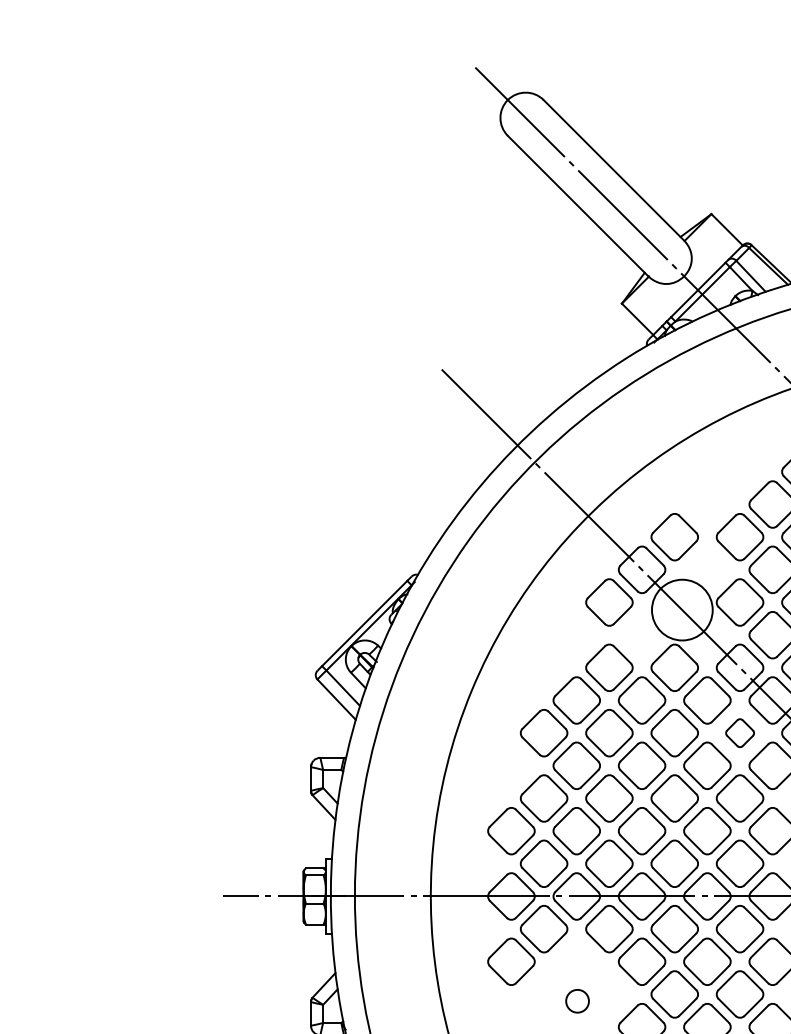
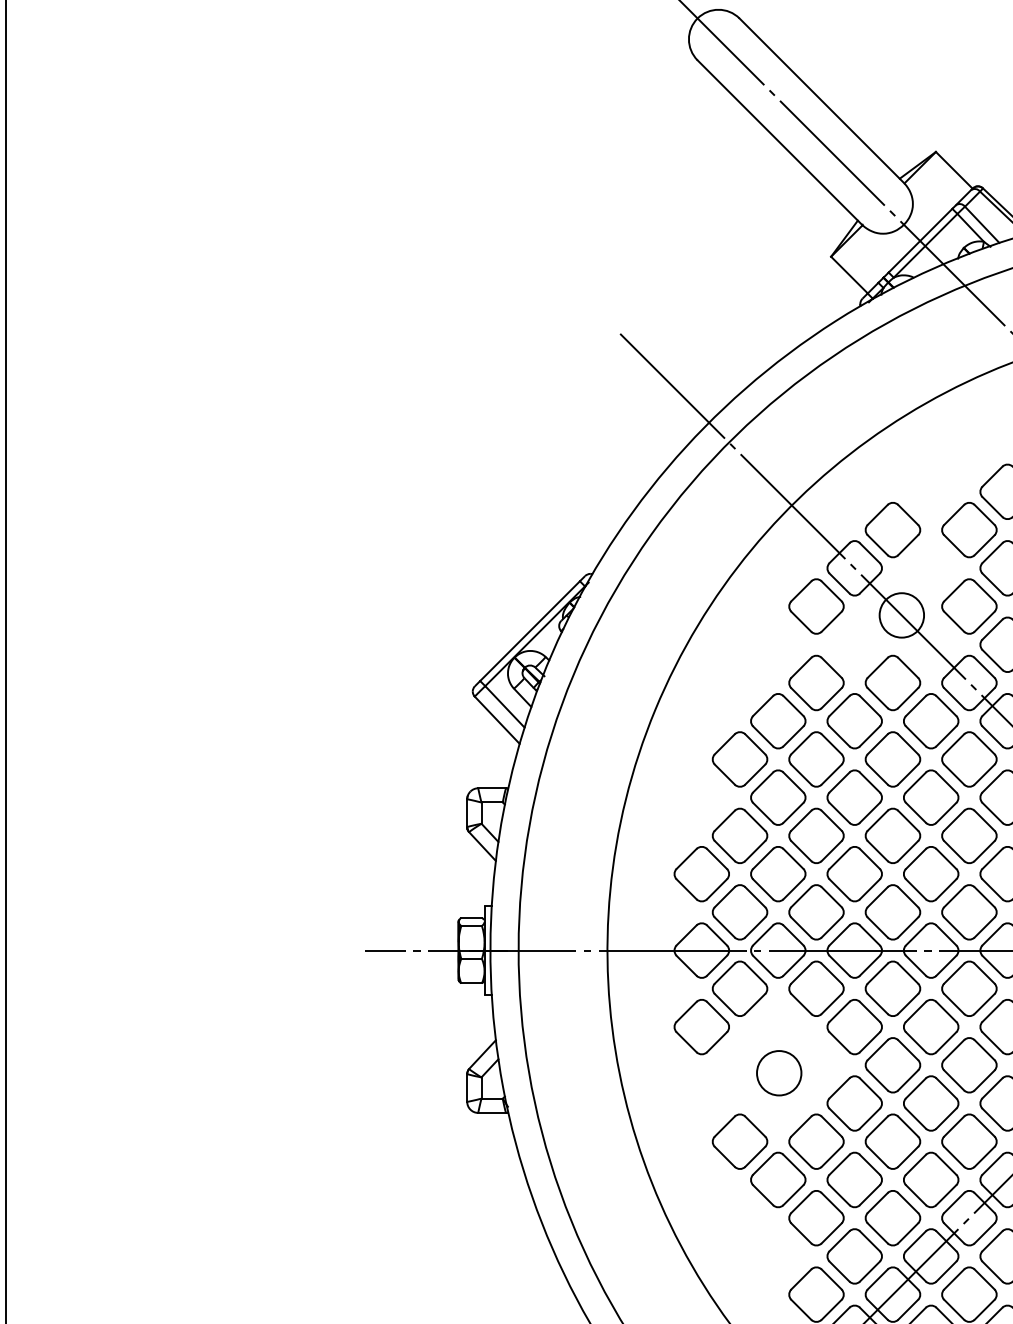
circle: (682, 610) -> (901, 615), size x0.62
part: (740, 733) -> (969, 759), size x1.67
circle: (577, 1001) -> (779, 1073), size x1.67

